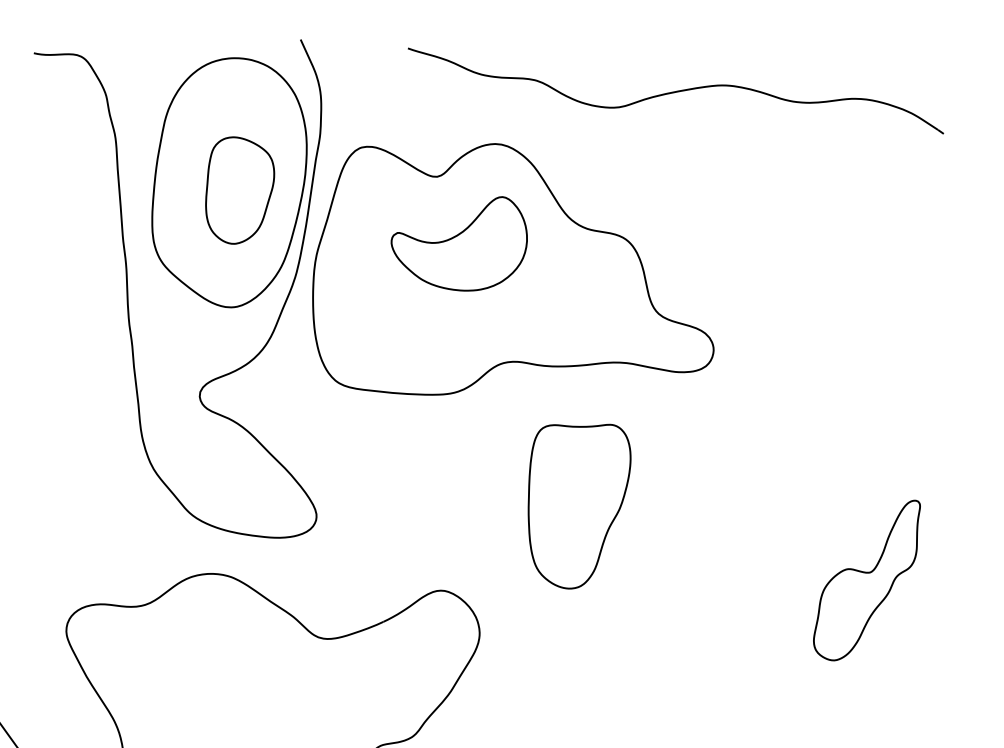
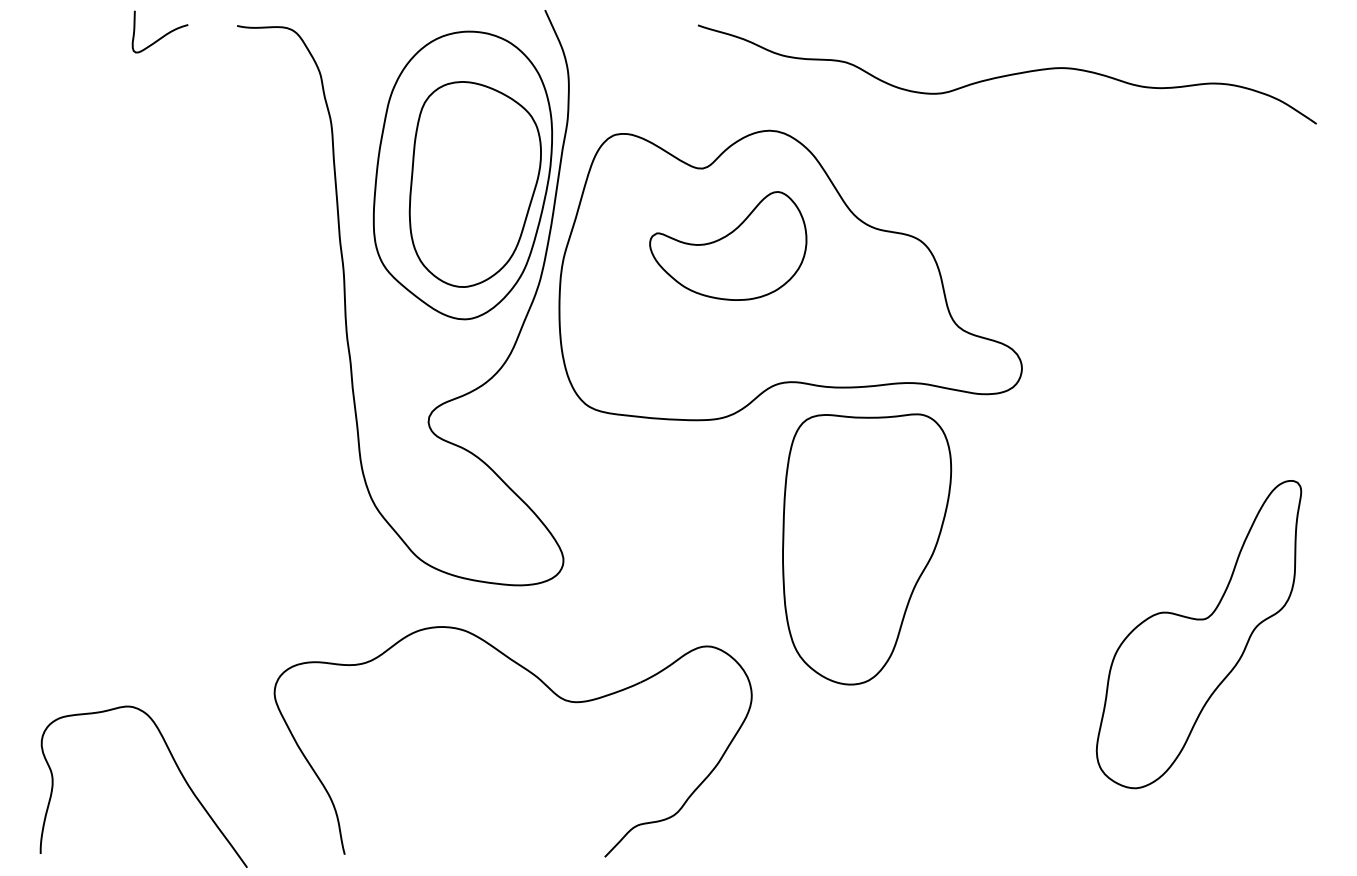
part: (676, 90) -> (1007, 74), moved
part: (239, 190) -> (474, 184), size x1.67
part: (579, 506) -> (867, 549), size x1.43
part: (866, 580) -> (1198, 634), size x1.67

